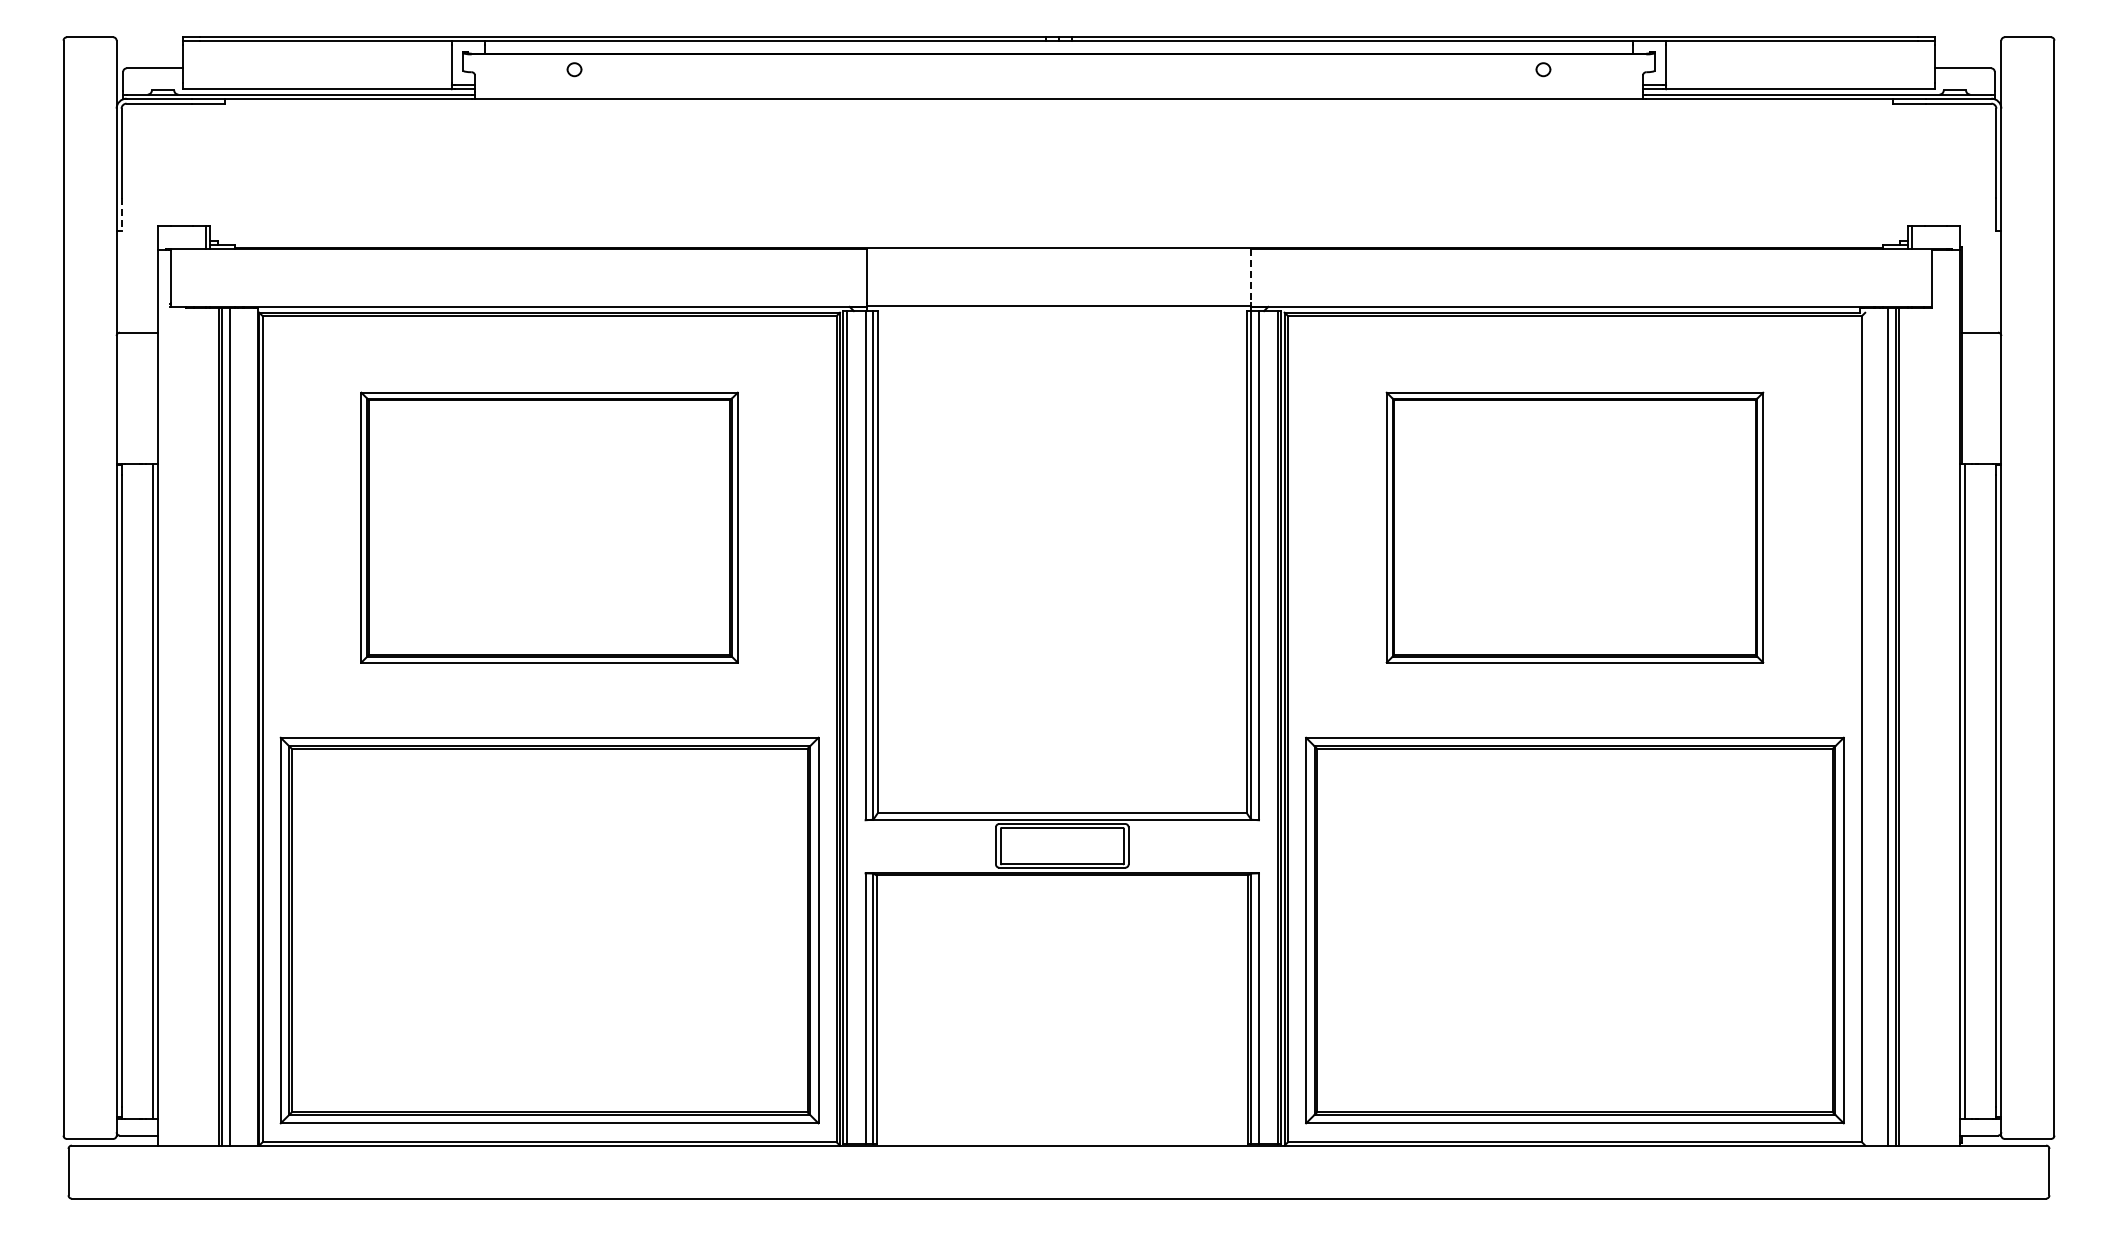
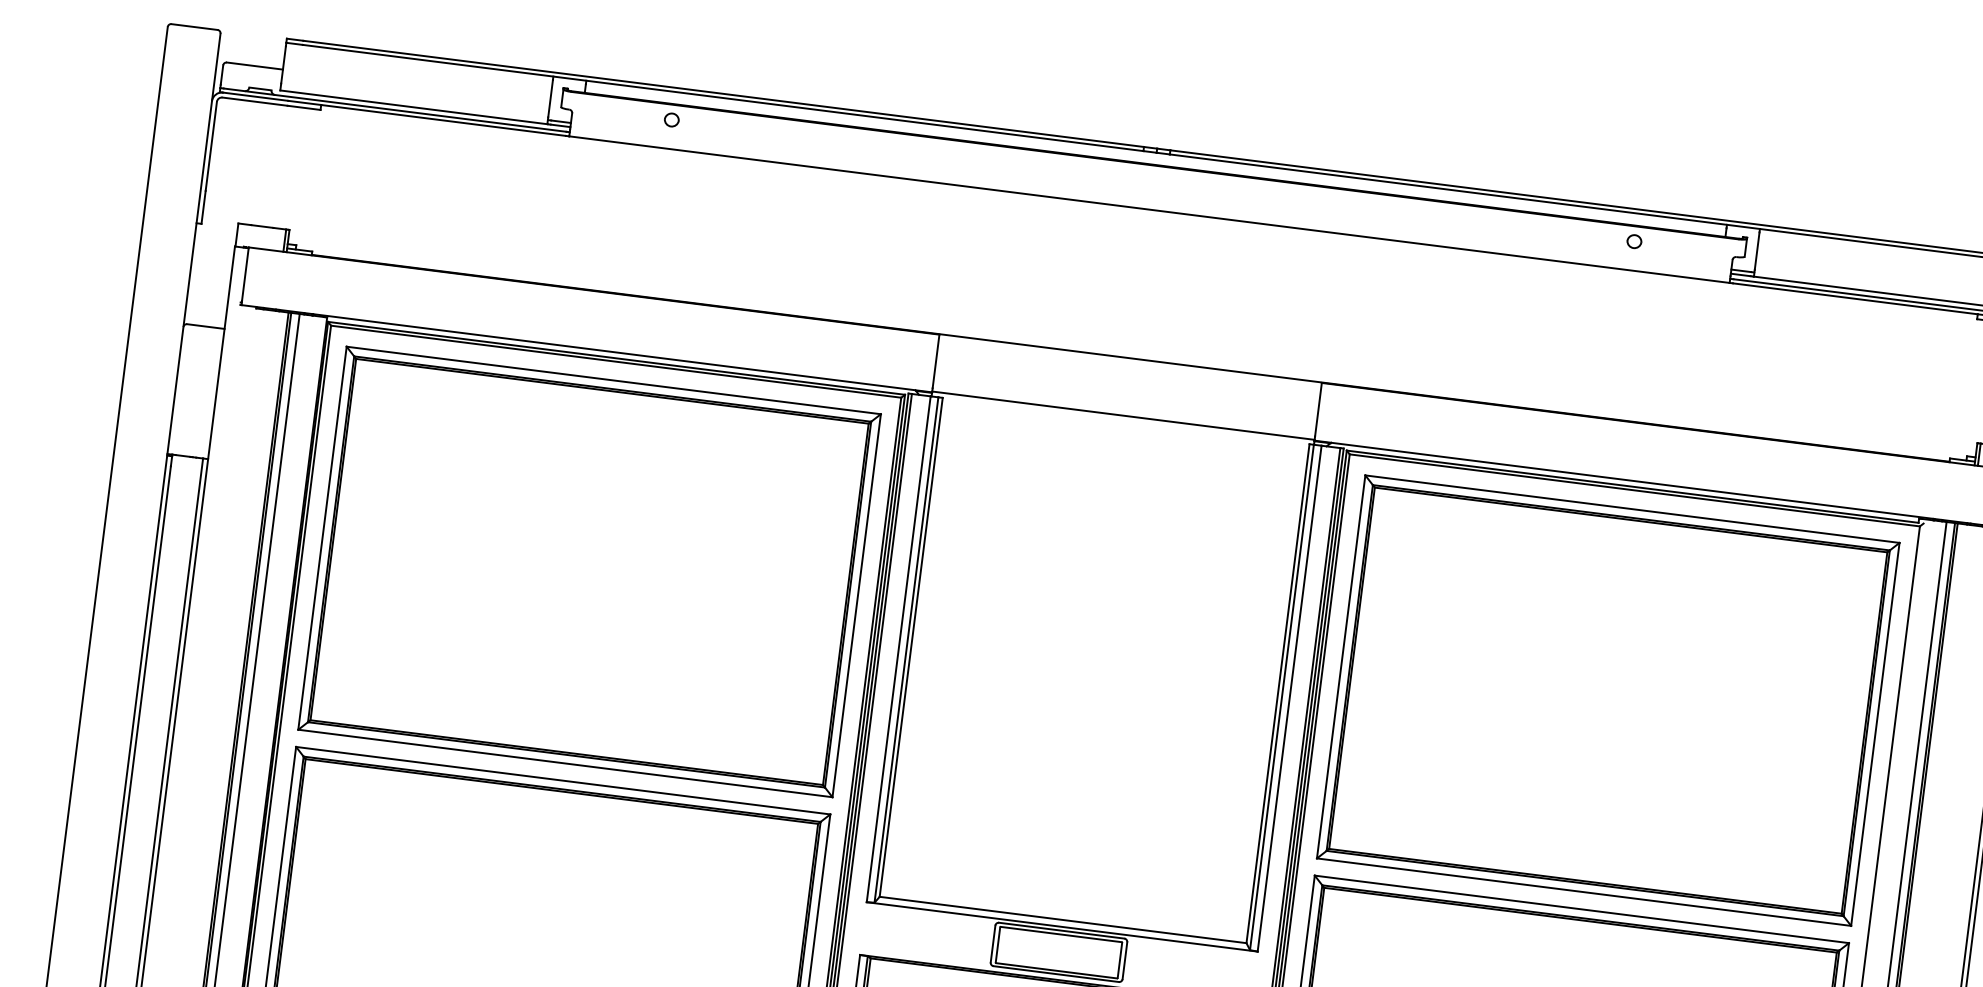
line: (121, 214) -> (203, 207), dashed -> solid
line: (1251, 275) -> (1318, 409), dashed -> solid
part: (549, 527) -> (589, 571), size x1.43
part: (1574, 527) -> (1607, 700), size x1.43

